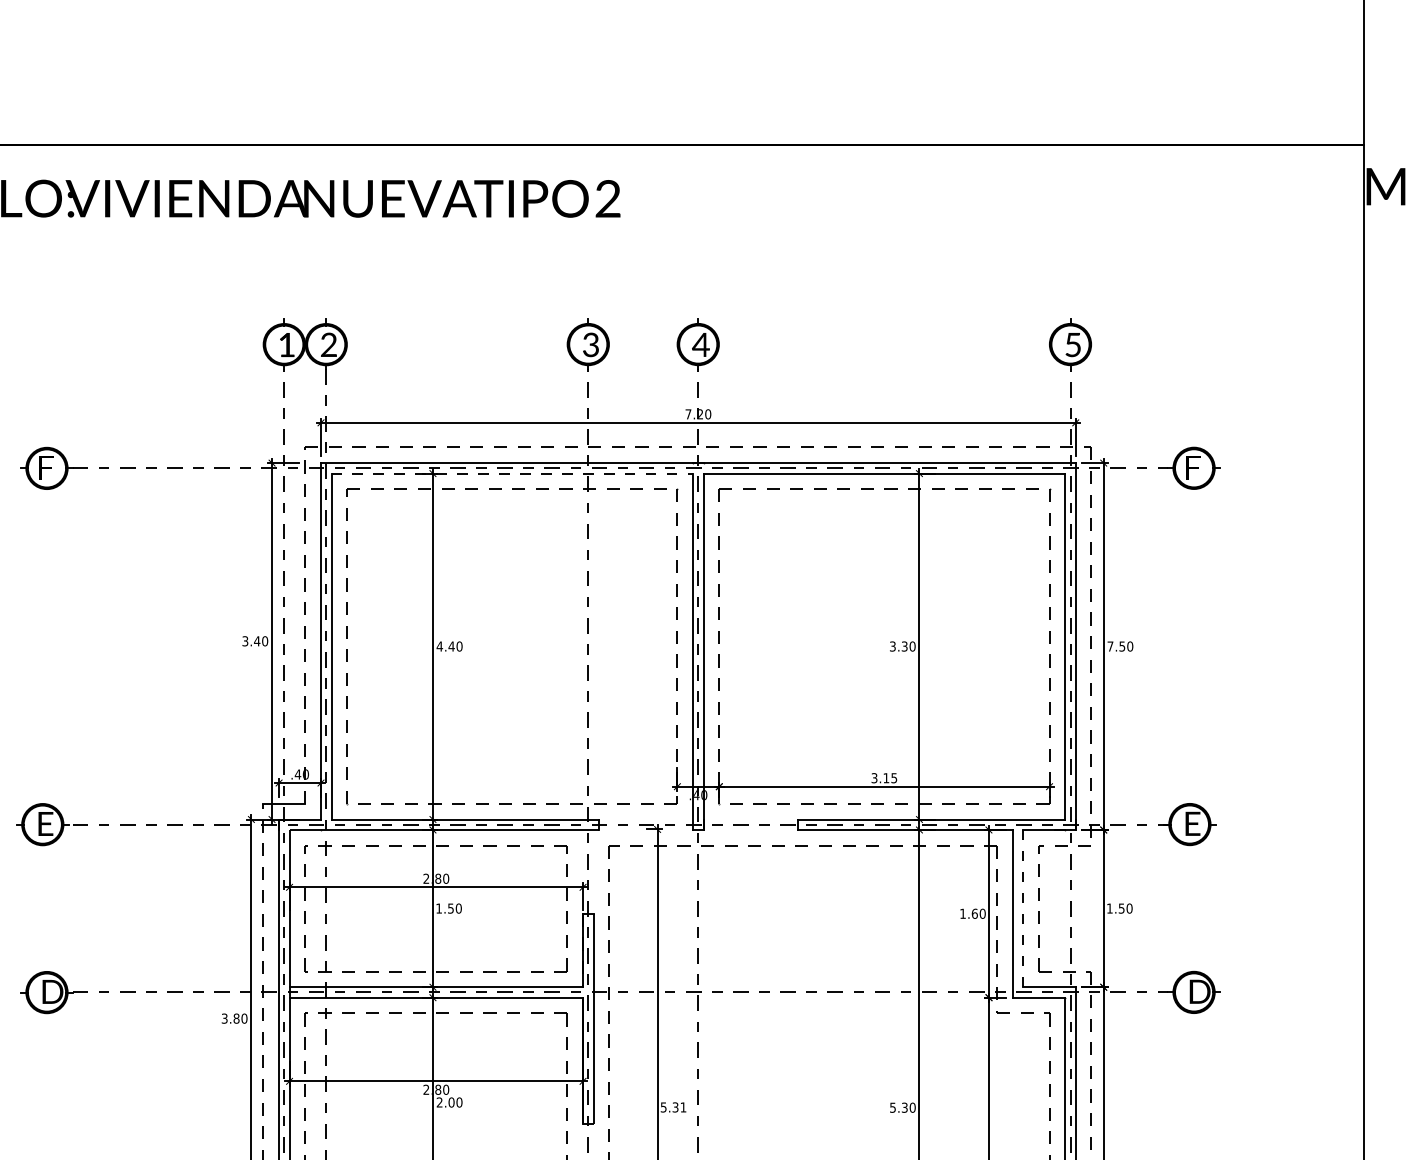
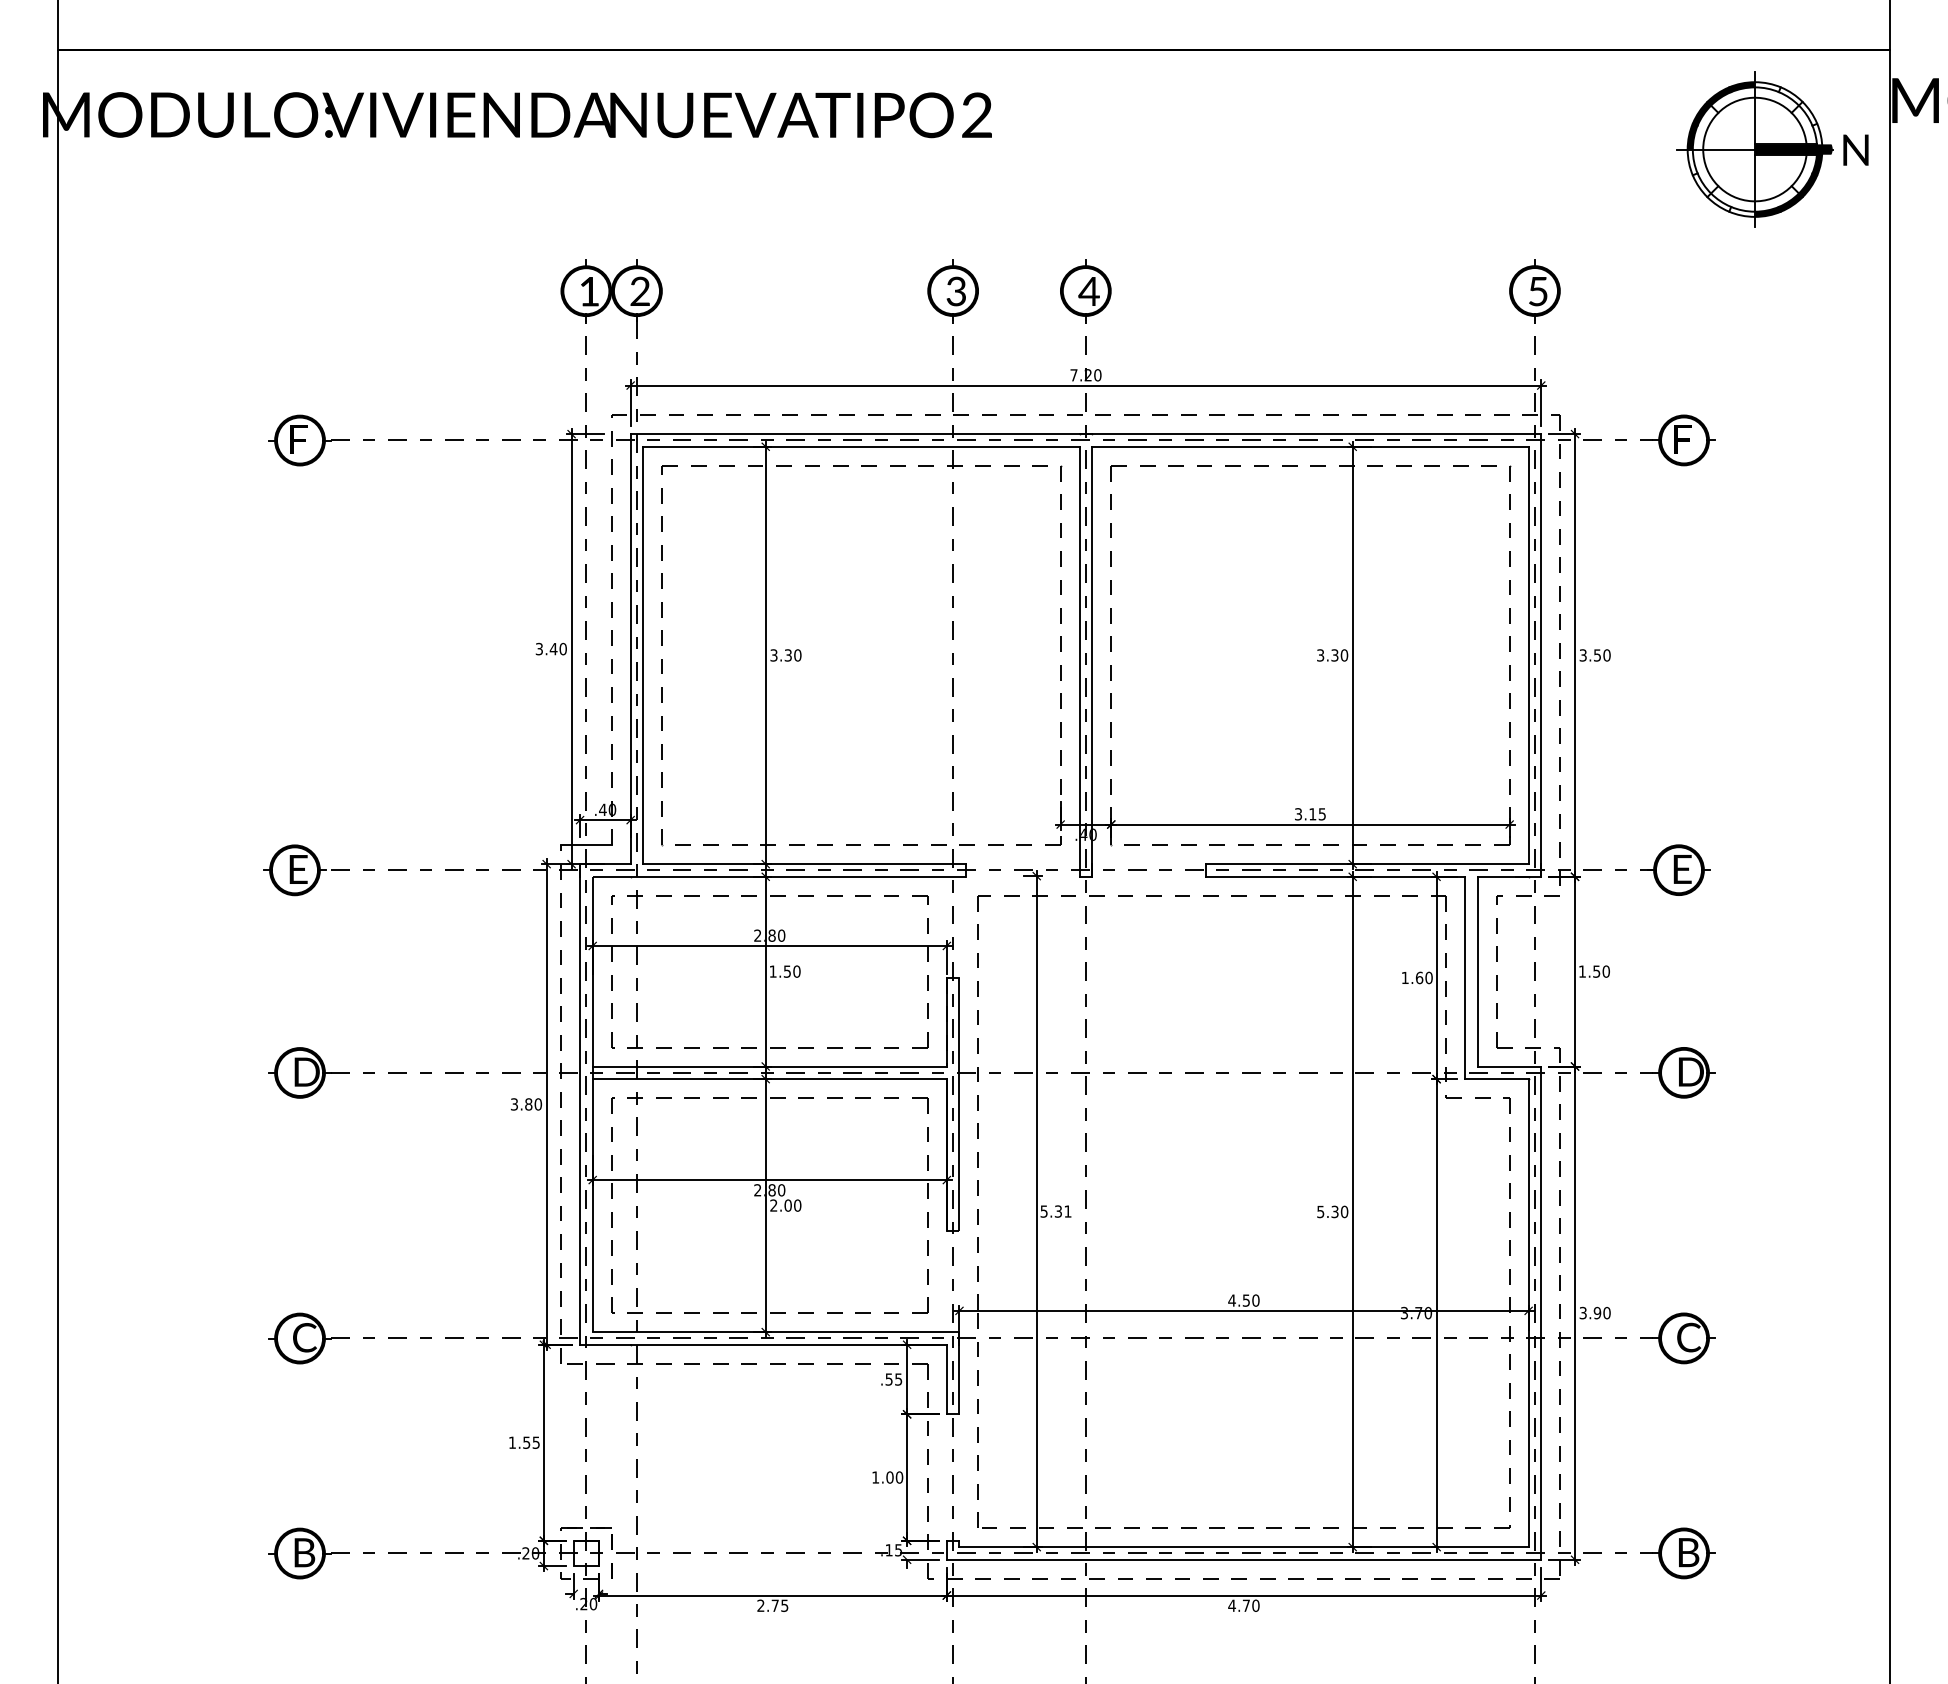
part: (1267, 227) -> (1772, 149), added
line: (512, 473) -> (861, 446), dashed -> solid
text: (446, 646) -> (781, 655), 4.40 -> 3.30
text: (1109, 646) -> (1582, 655), 7.50 -> 3.50
line: (1023, 908) -> (1478, 971), dashed -> solid

